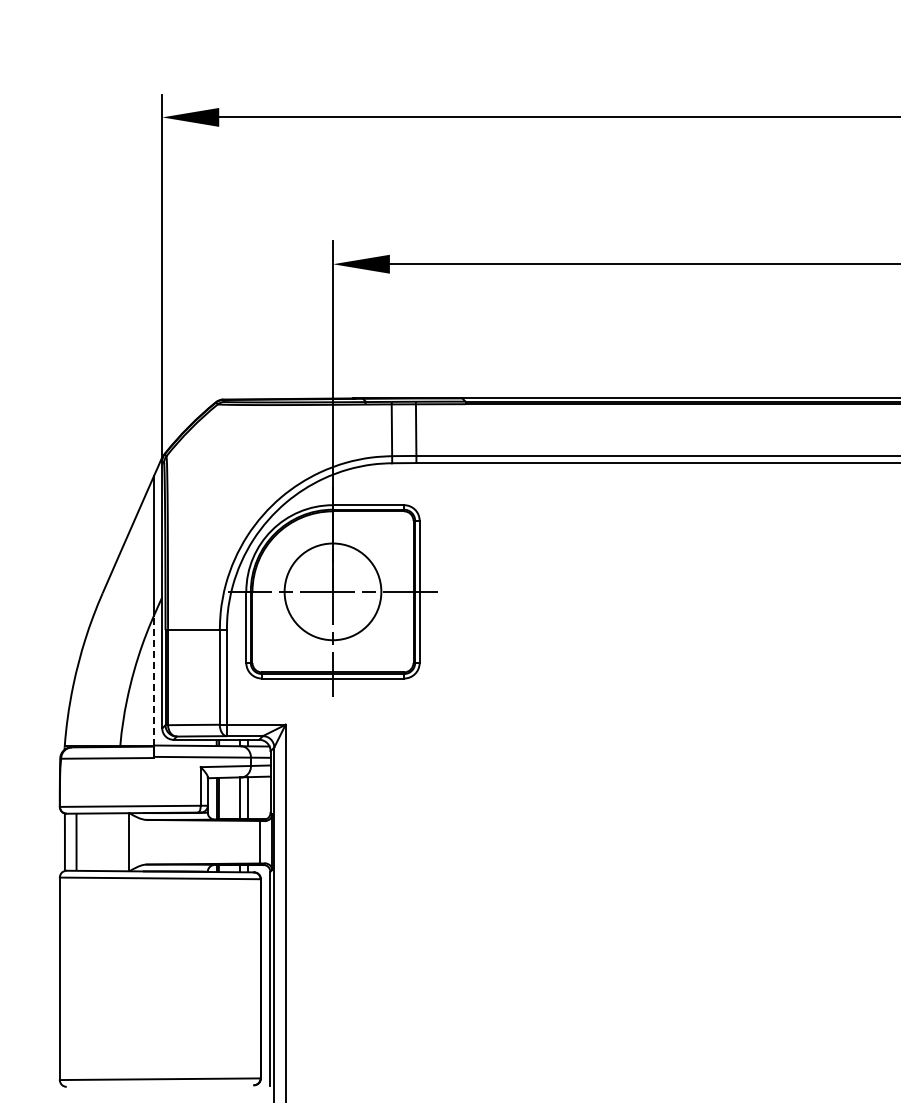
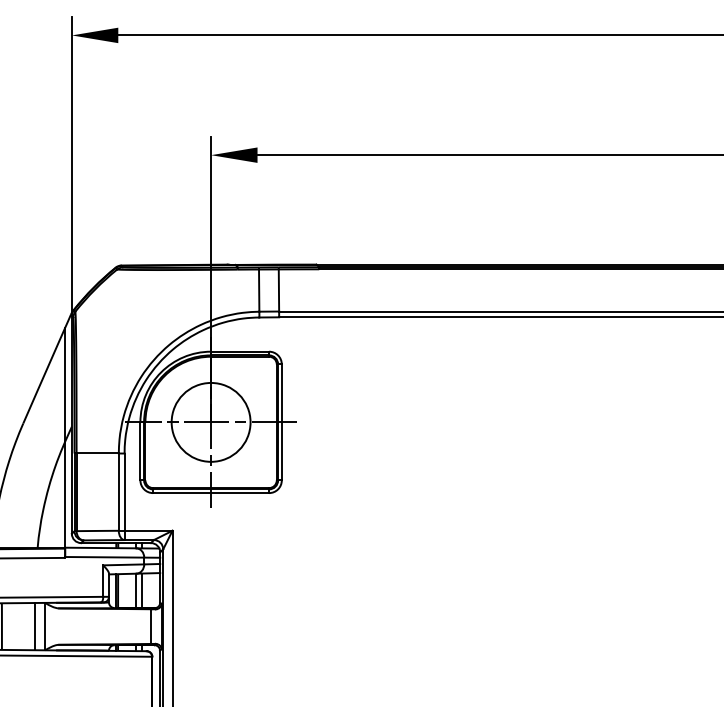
line: (154, 680) -> (65, 494), dashed -> solid
line: (116, 842) -> (34, 626), added

